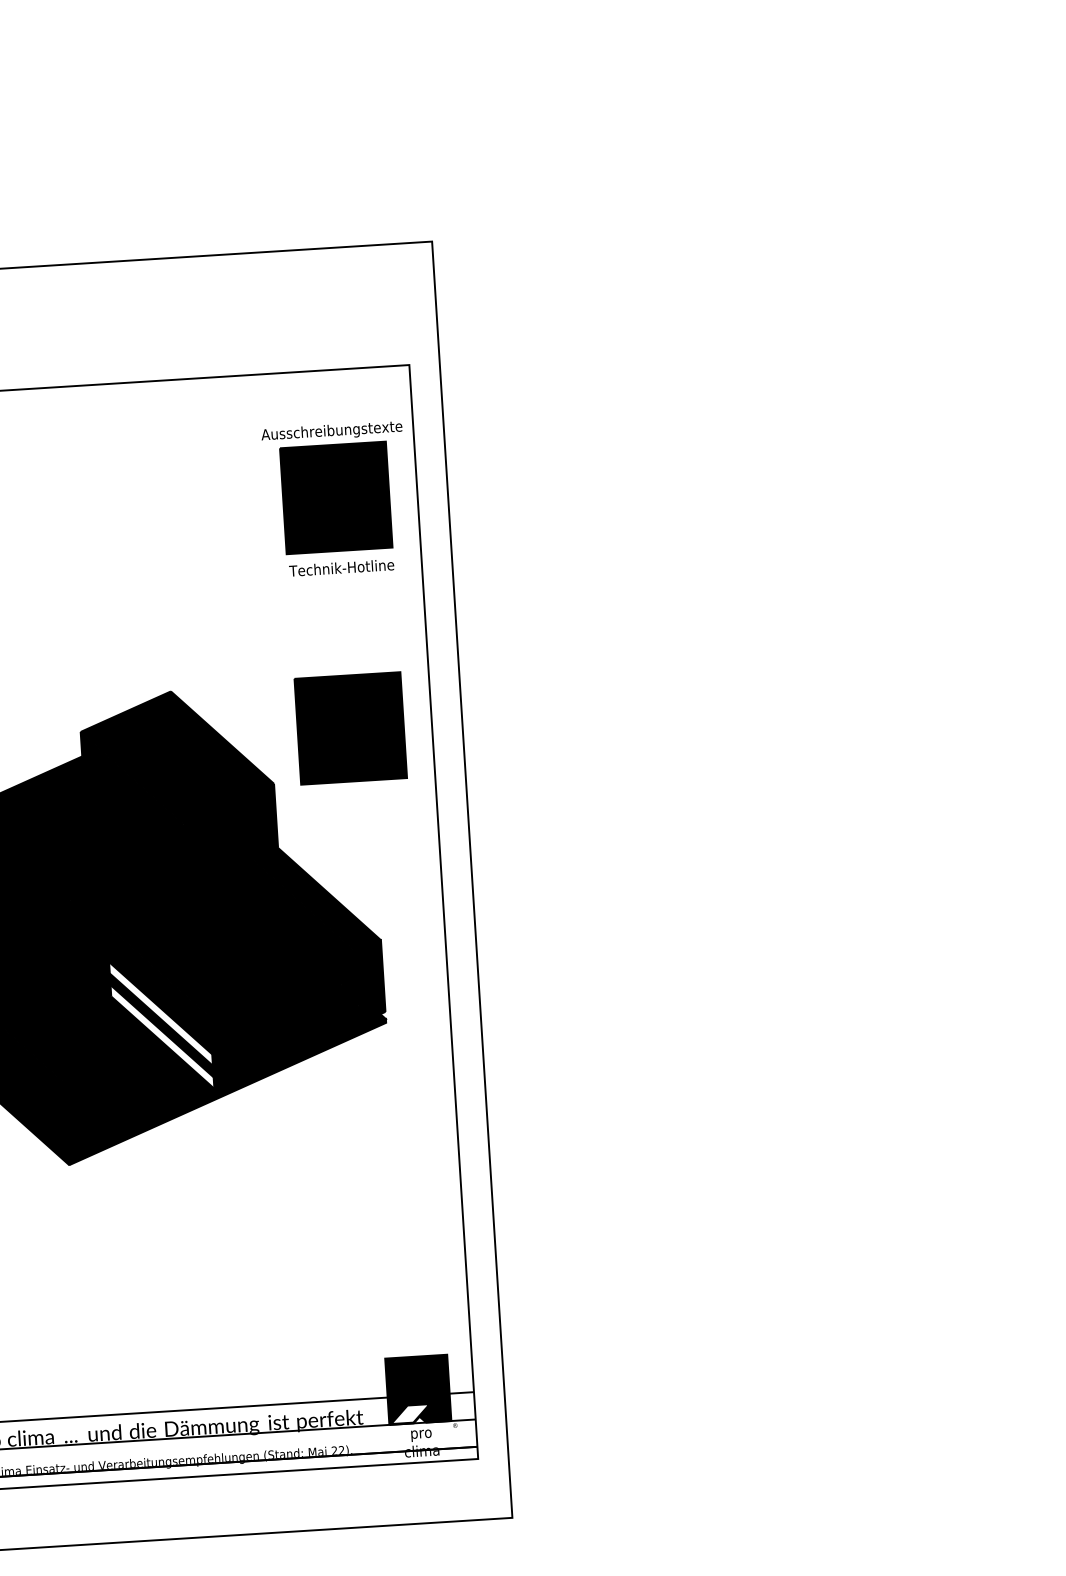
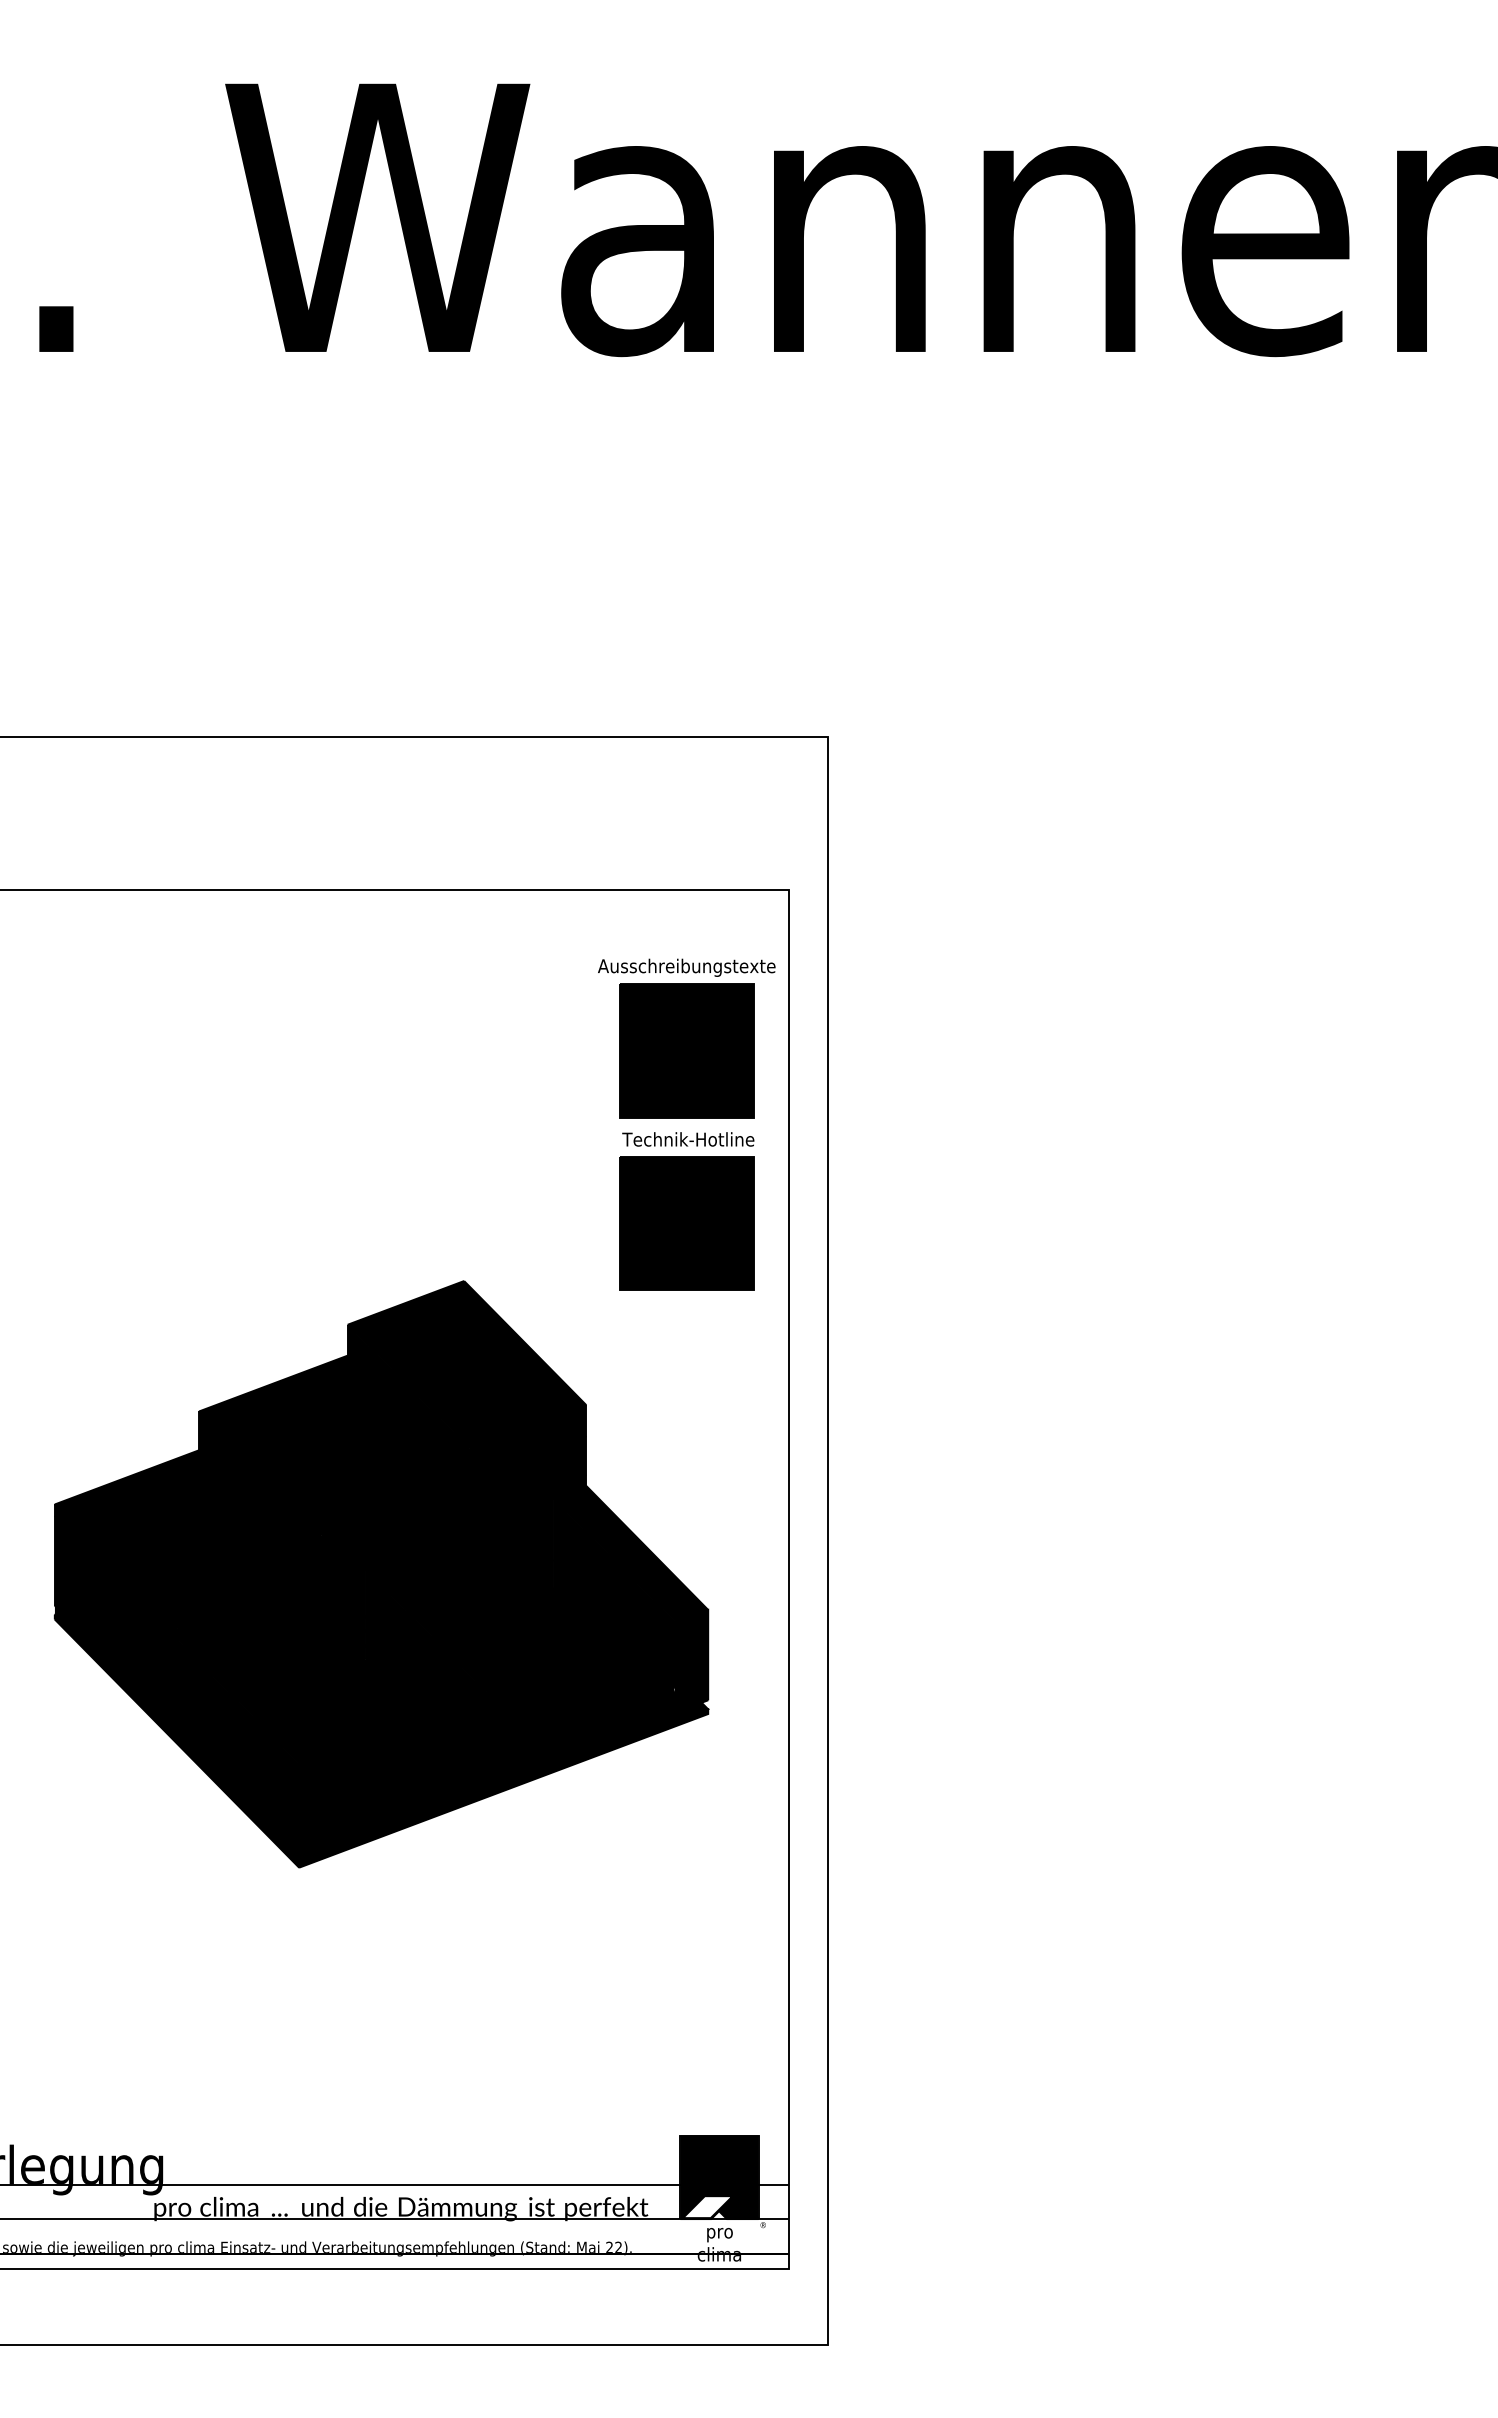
part: (350, 728) -> (686, 1223), moved
fill: (161, 1013) -> (426, 1684), added
fill: (162, 1036) -> (426, 1713), added

